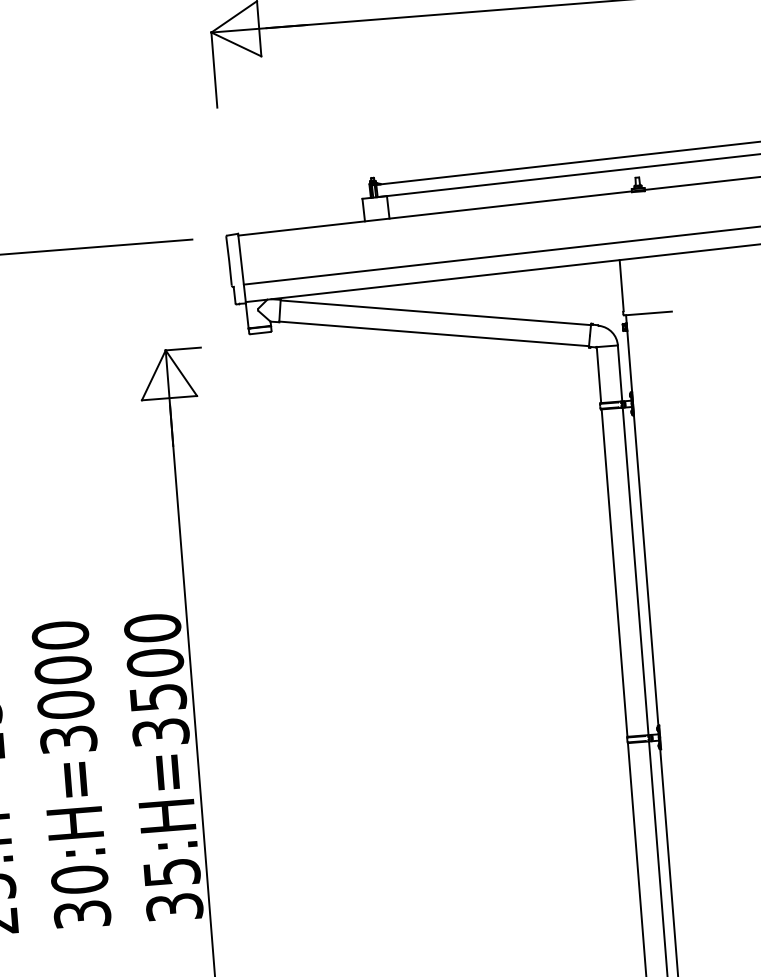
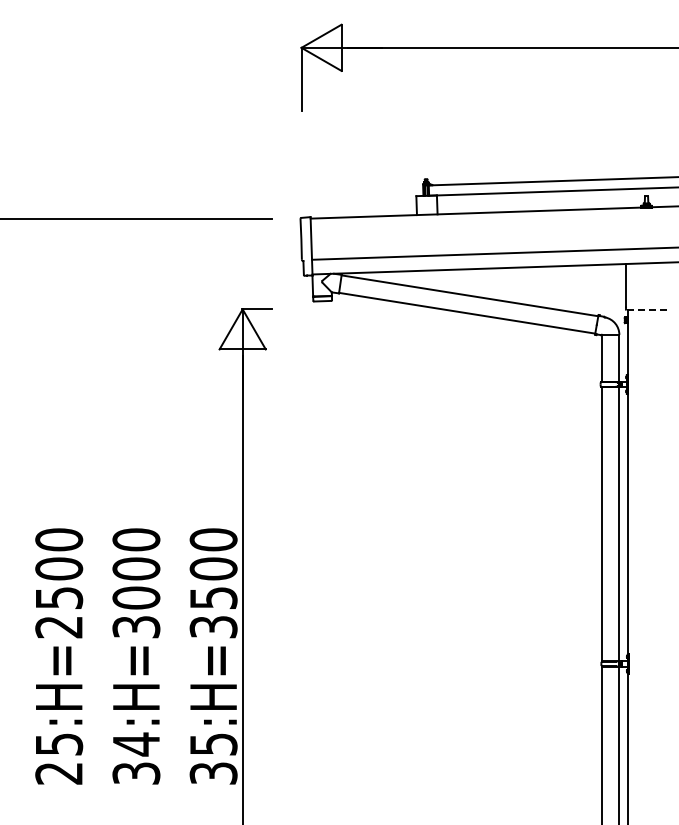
line: (647, 313) -> (646, 310), solid -> dashed
text: (79, 879) -> (136, 744), 30:H=3000 -> 34:H=3000

